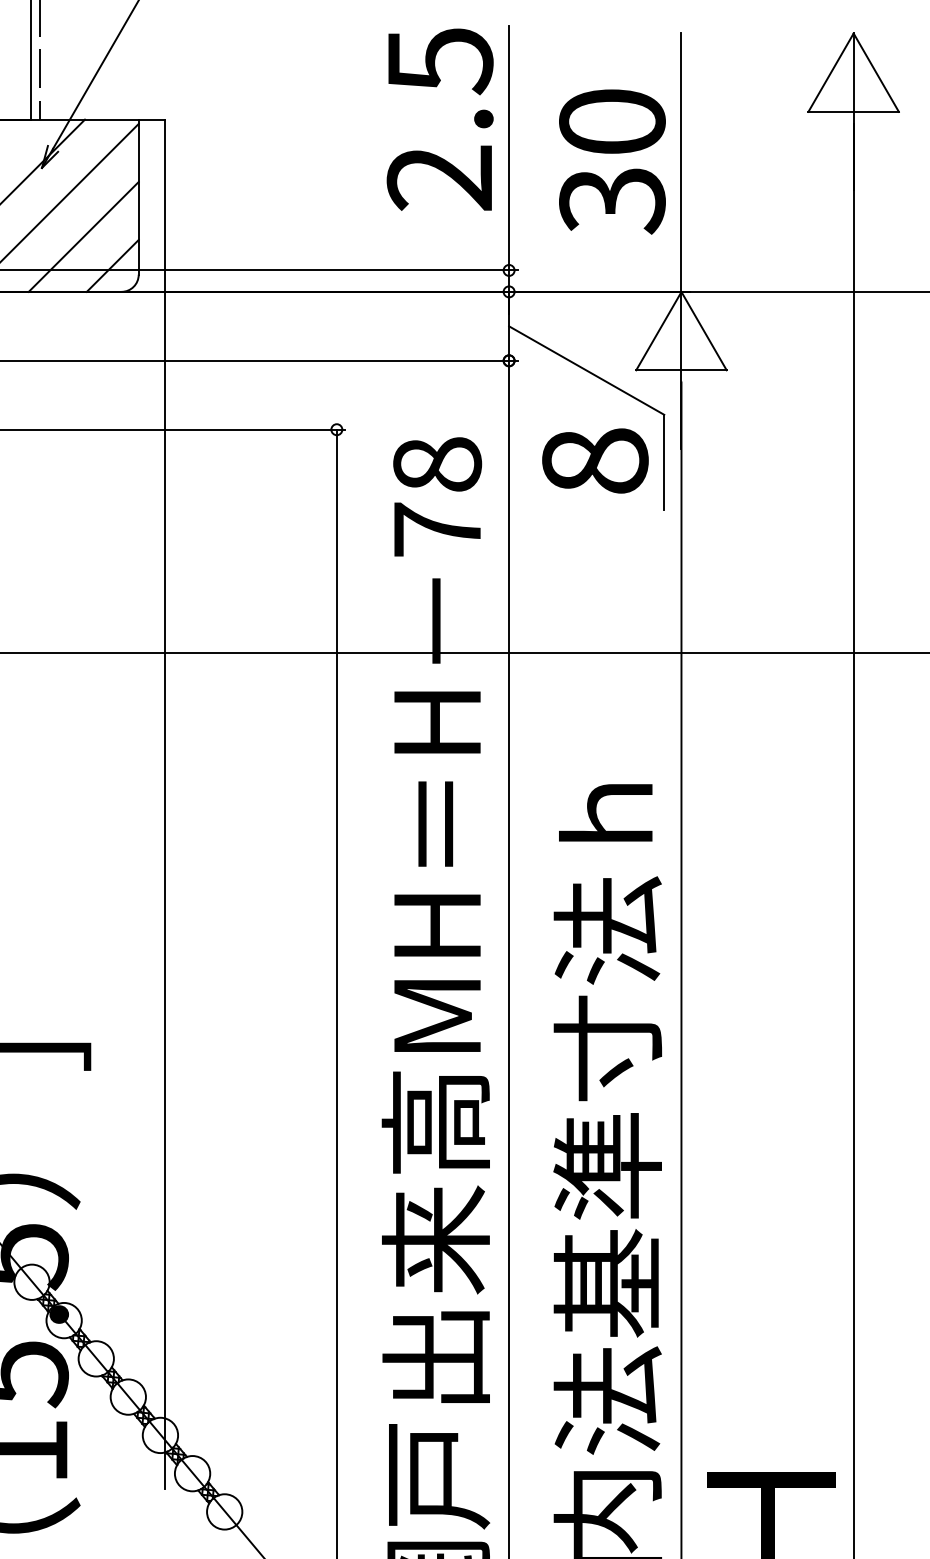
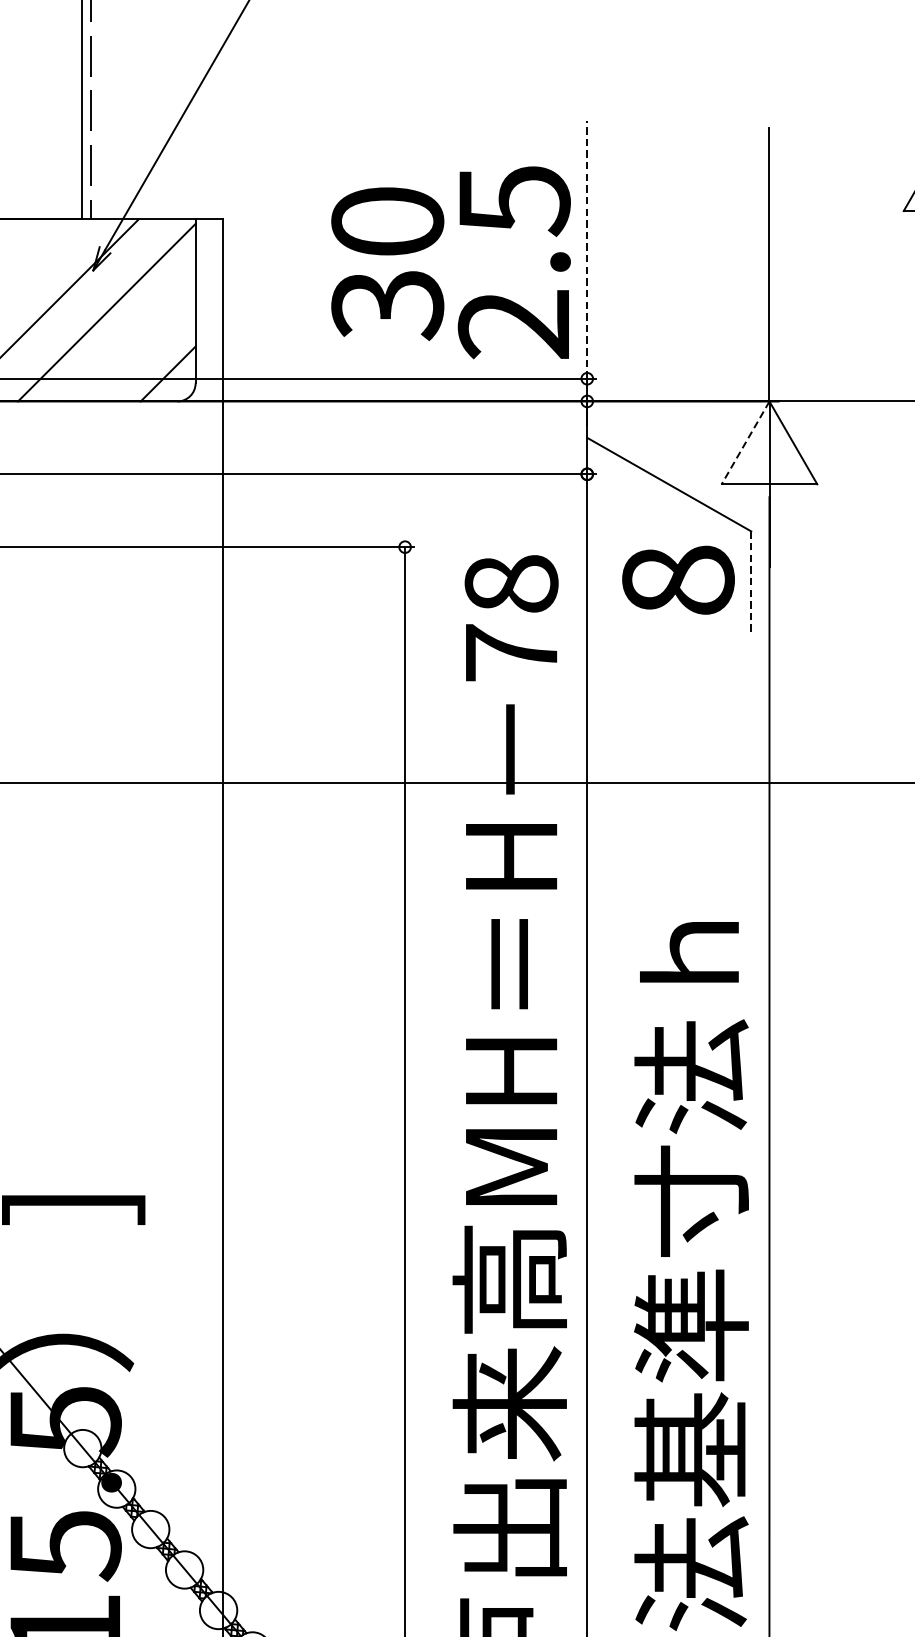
text: (439, 119) -> (513, 262), moved
line: (509, 147) -> (587, 248), solid -> dashed
text: (612, 161) -> (387, 263), moved
line: (83, 236) -> (137, 342), removed
line: (658, 331) -> (745, 443), solid -> dashed
line: (664, 462) -> (751, 581), solid -> dashed

